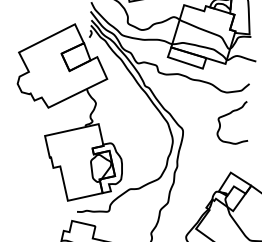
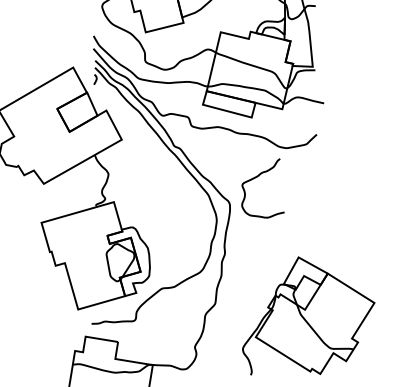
curve: (229, 114) -> (257, 177), moved

